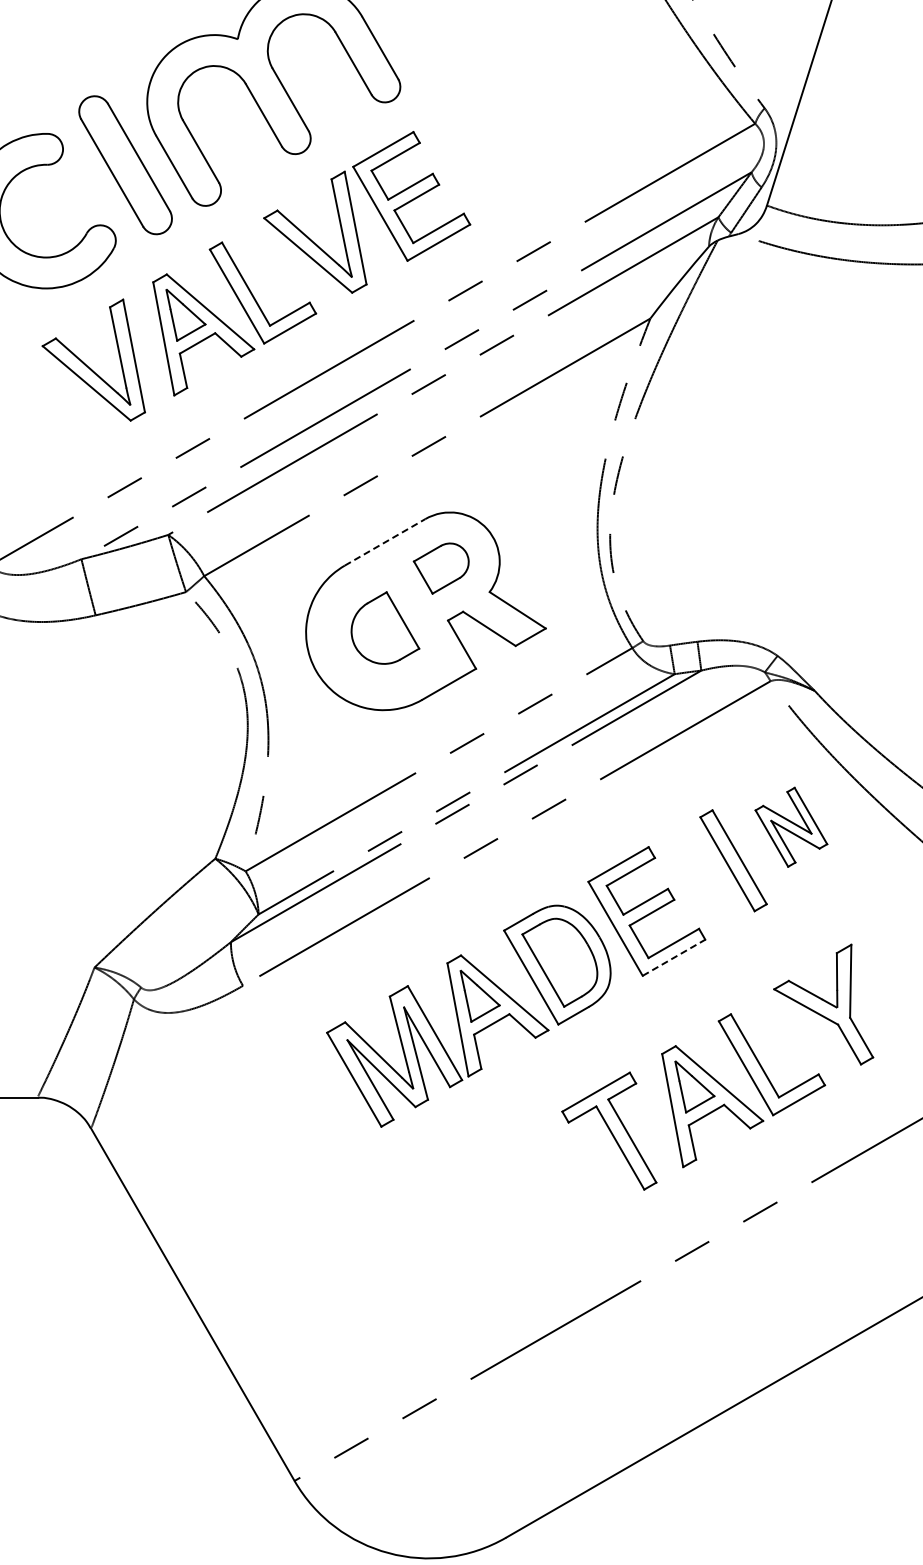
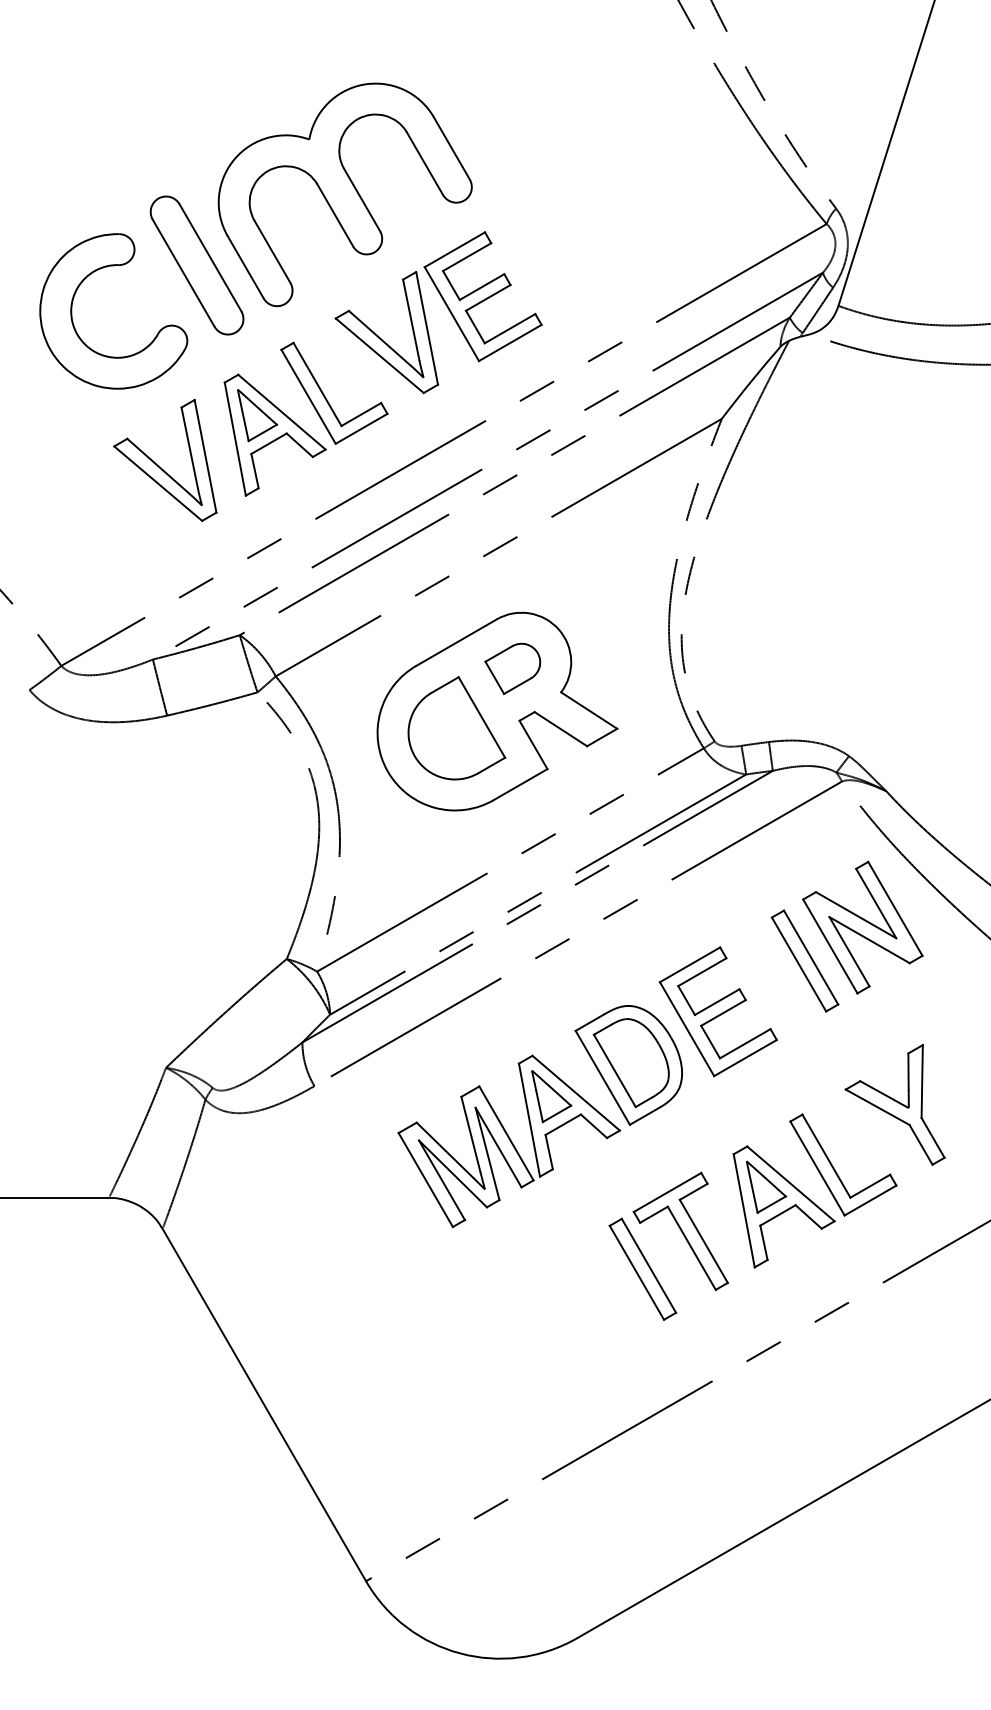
line: (385, 542) -> (456, 642), dashed -> solid
part: (385, 628) -> (456, 728), size x1.43
part: (791, 827) -> (862, 927), size x1.67
line: (674, 957) -> (745, 1057), dashed -> solid
part: (571, 1168) -> (642, 1268), added

